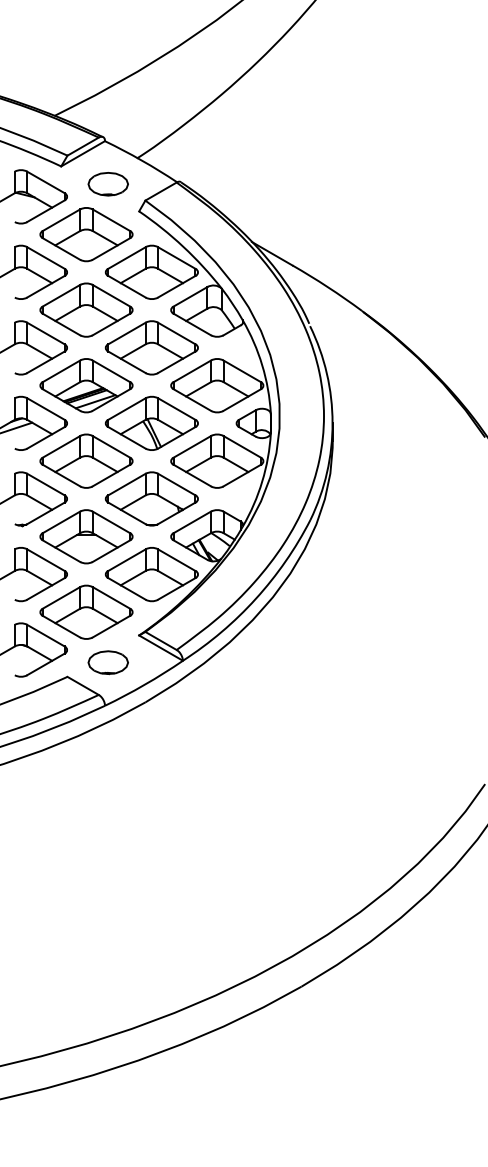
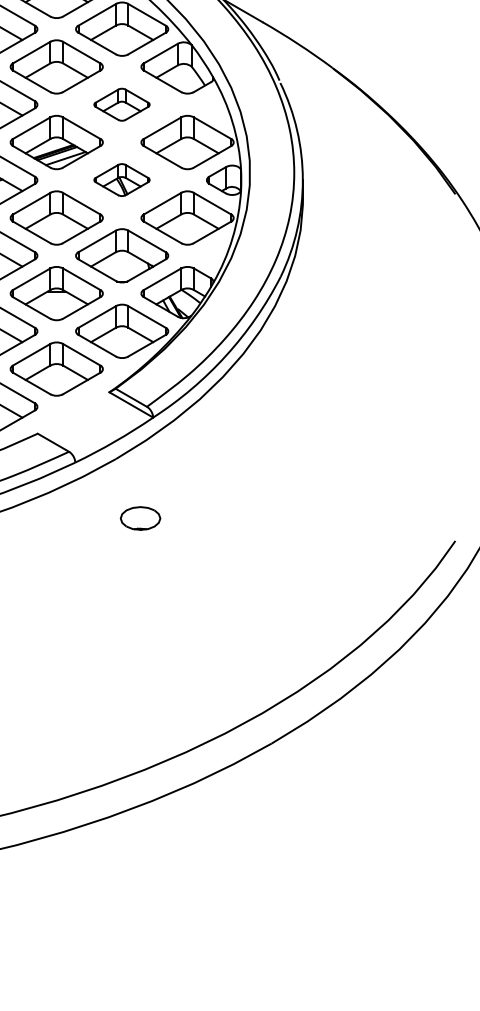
part: (151, 347) -> (121, 104), size x0.6
part: (151, 422) -> (121, 179), size x0.6
part: (107, 662) -> (139, 518), moved

